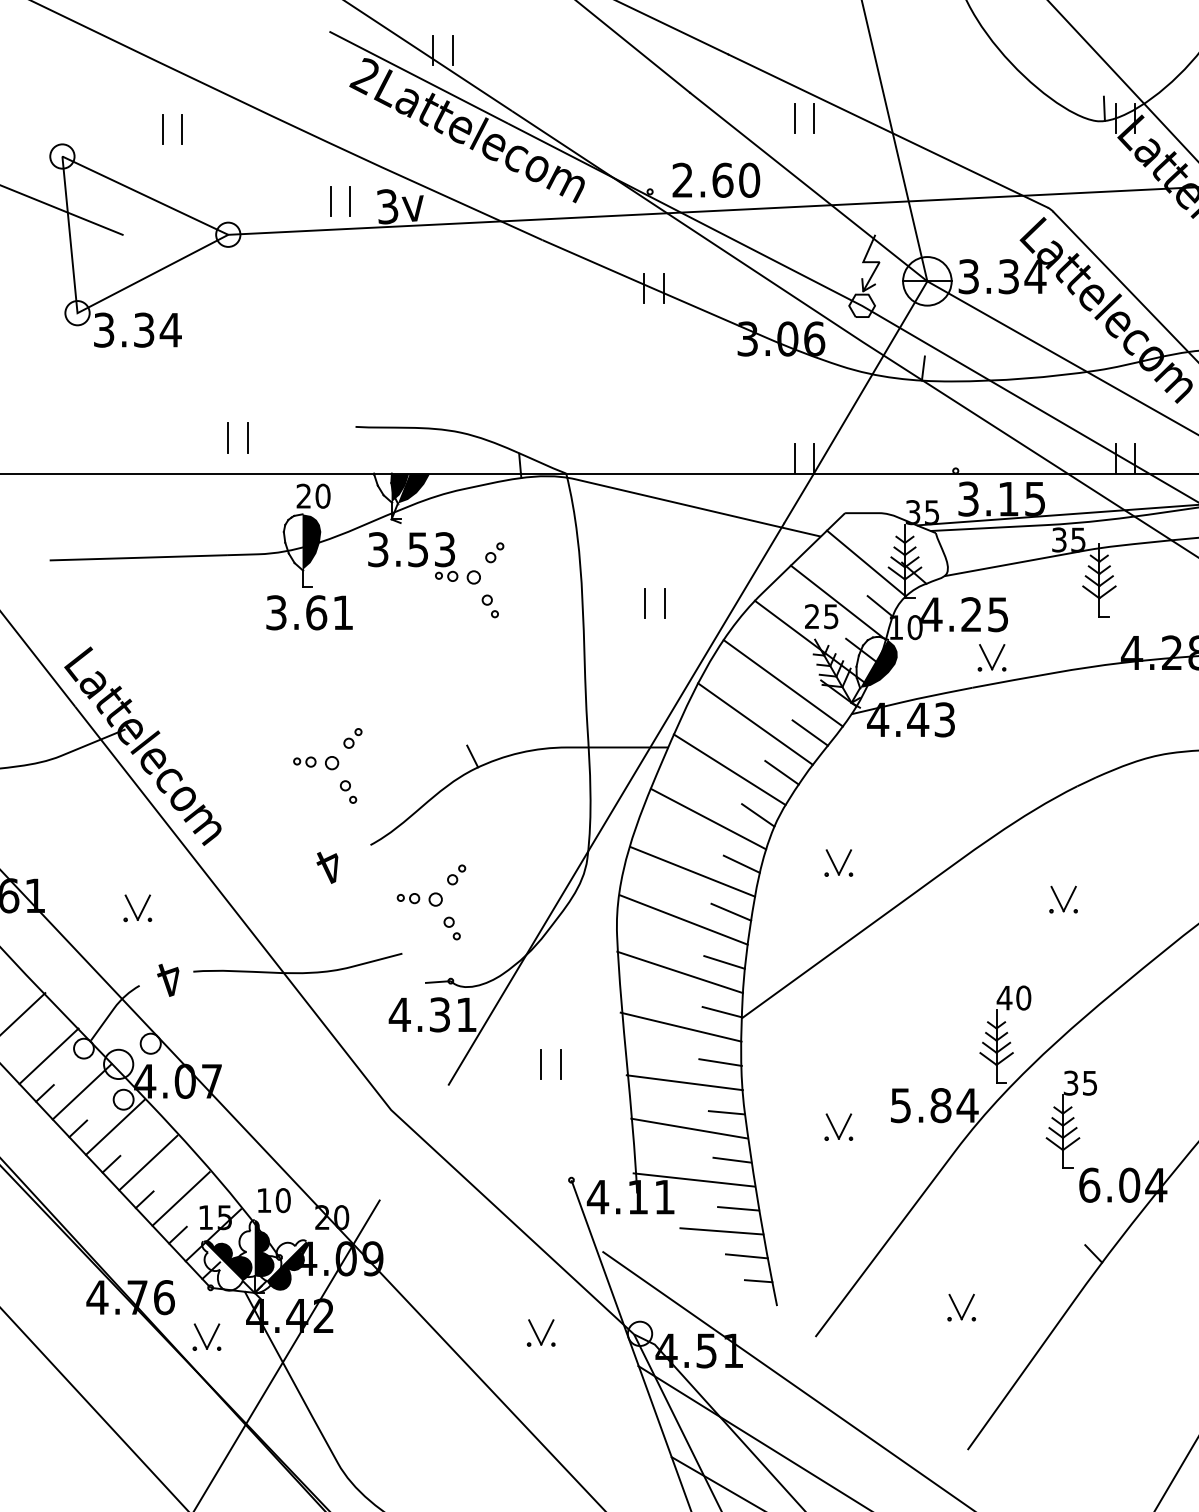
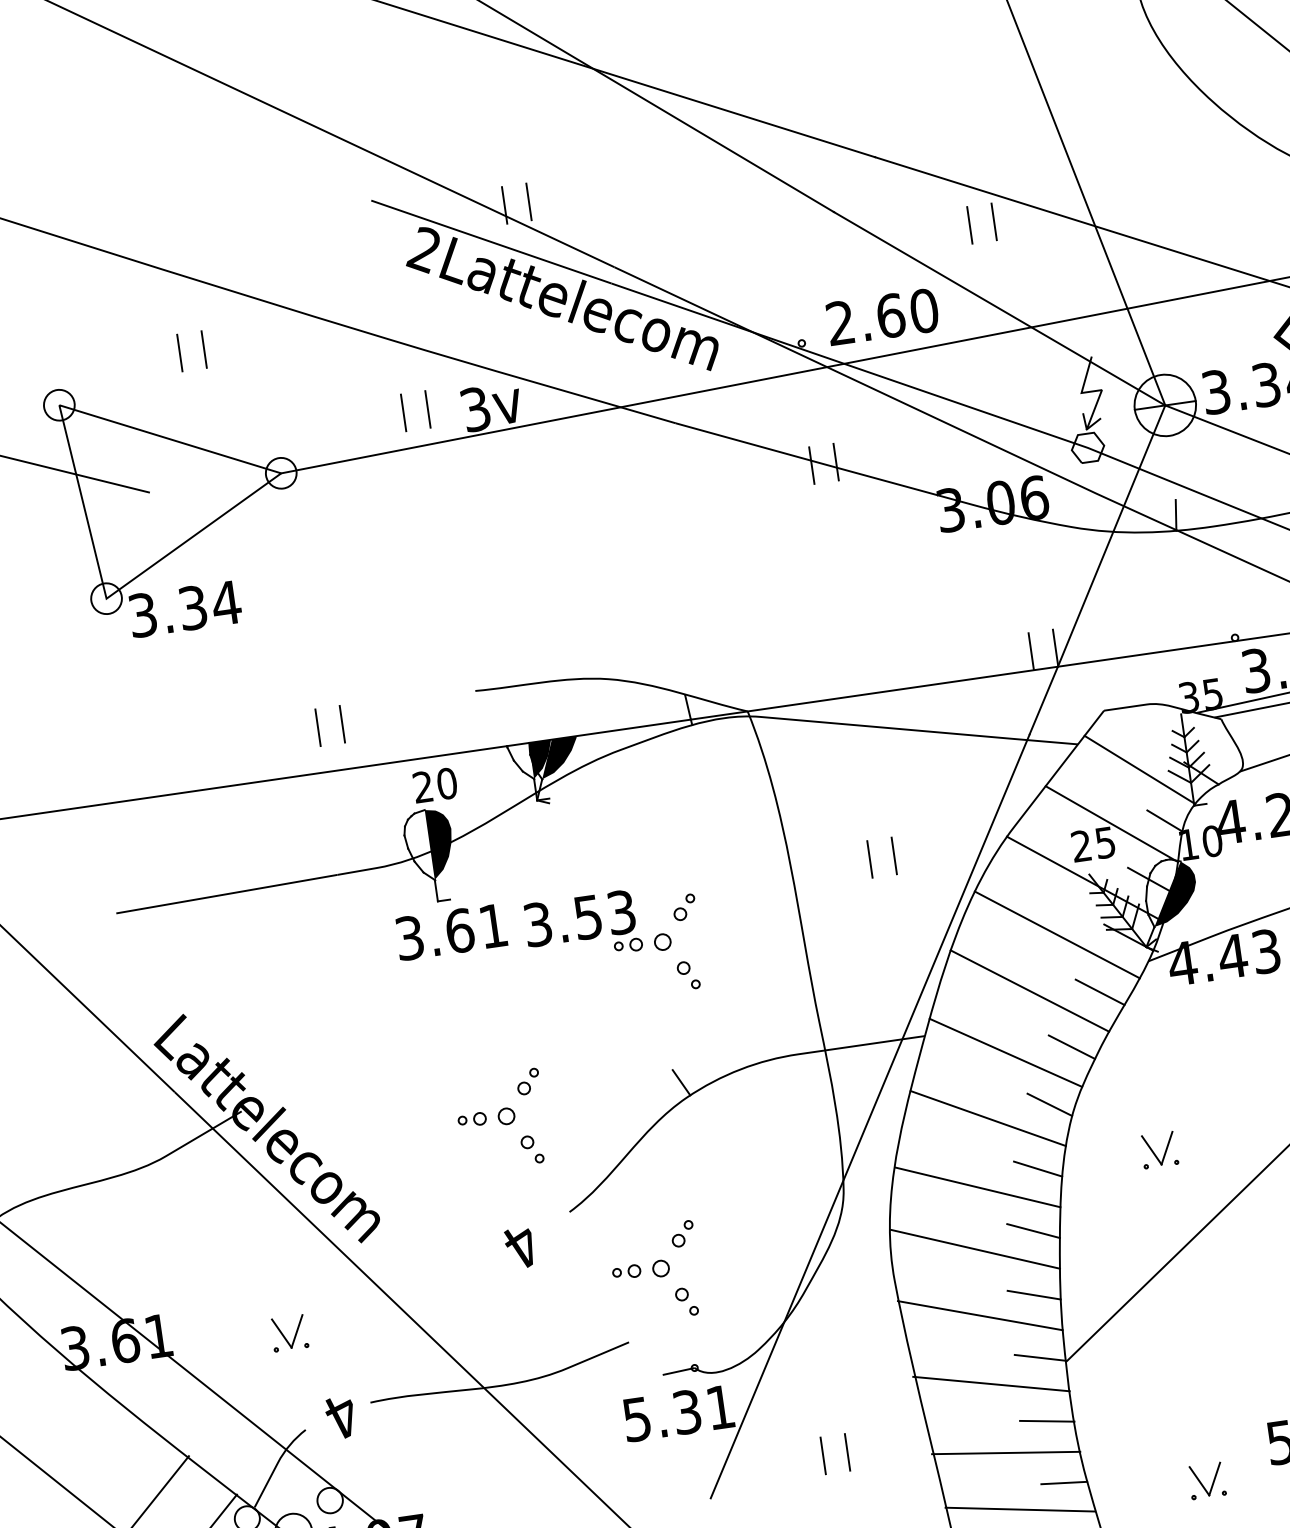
part: (436, 575) -> (615, 946), moved
text: (399, 1014) -> (636, 1419), 4.31 -> 5.31

